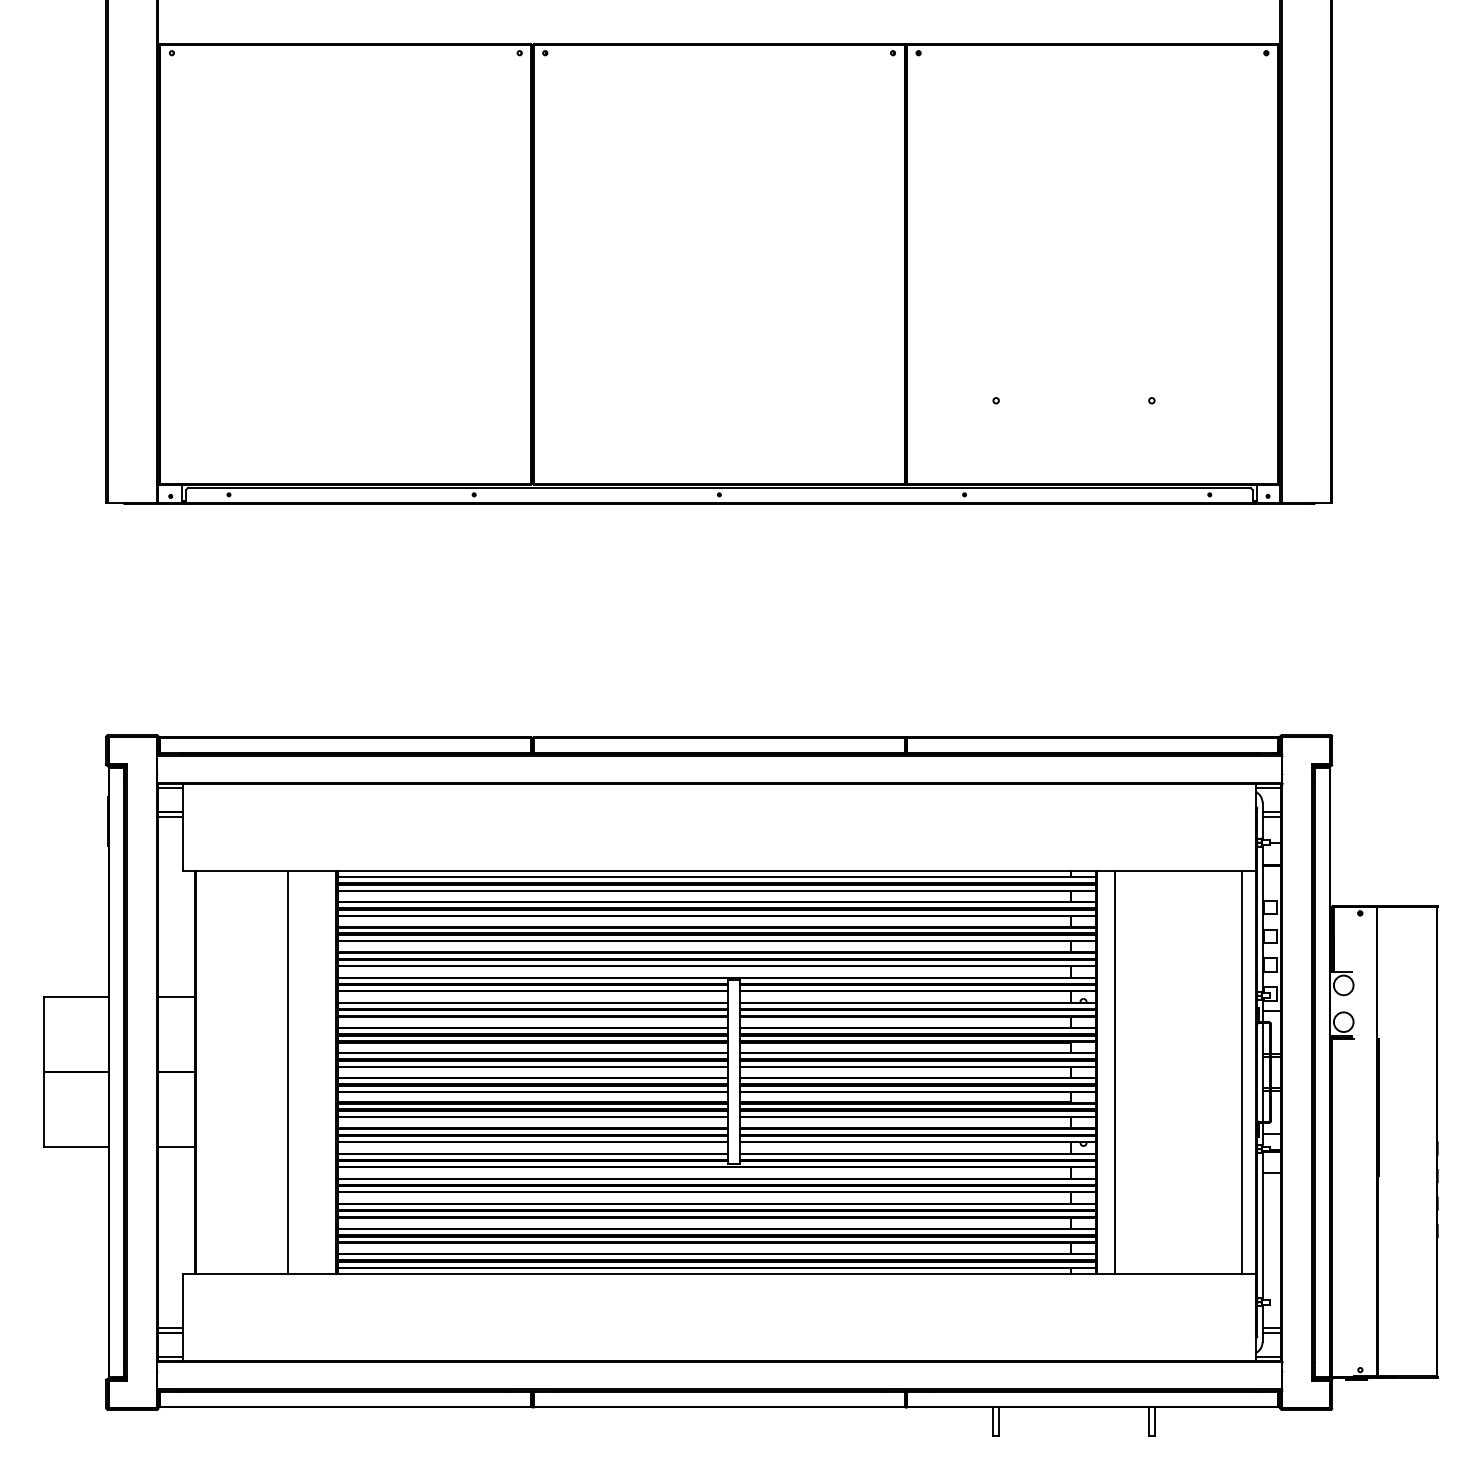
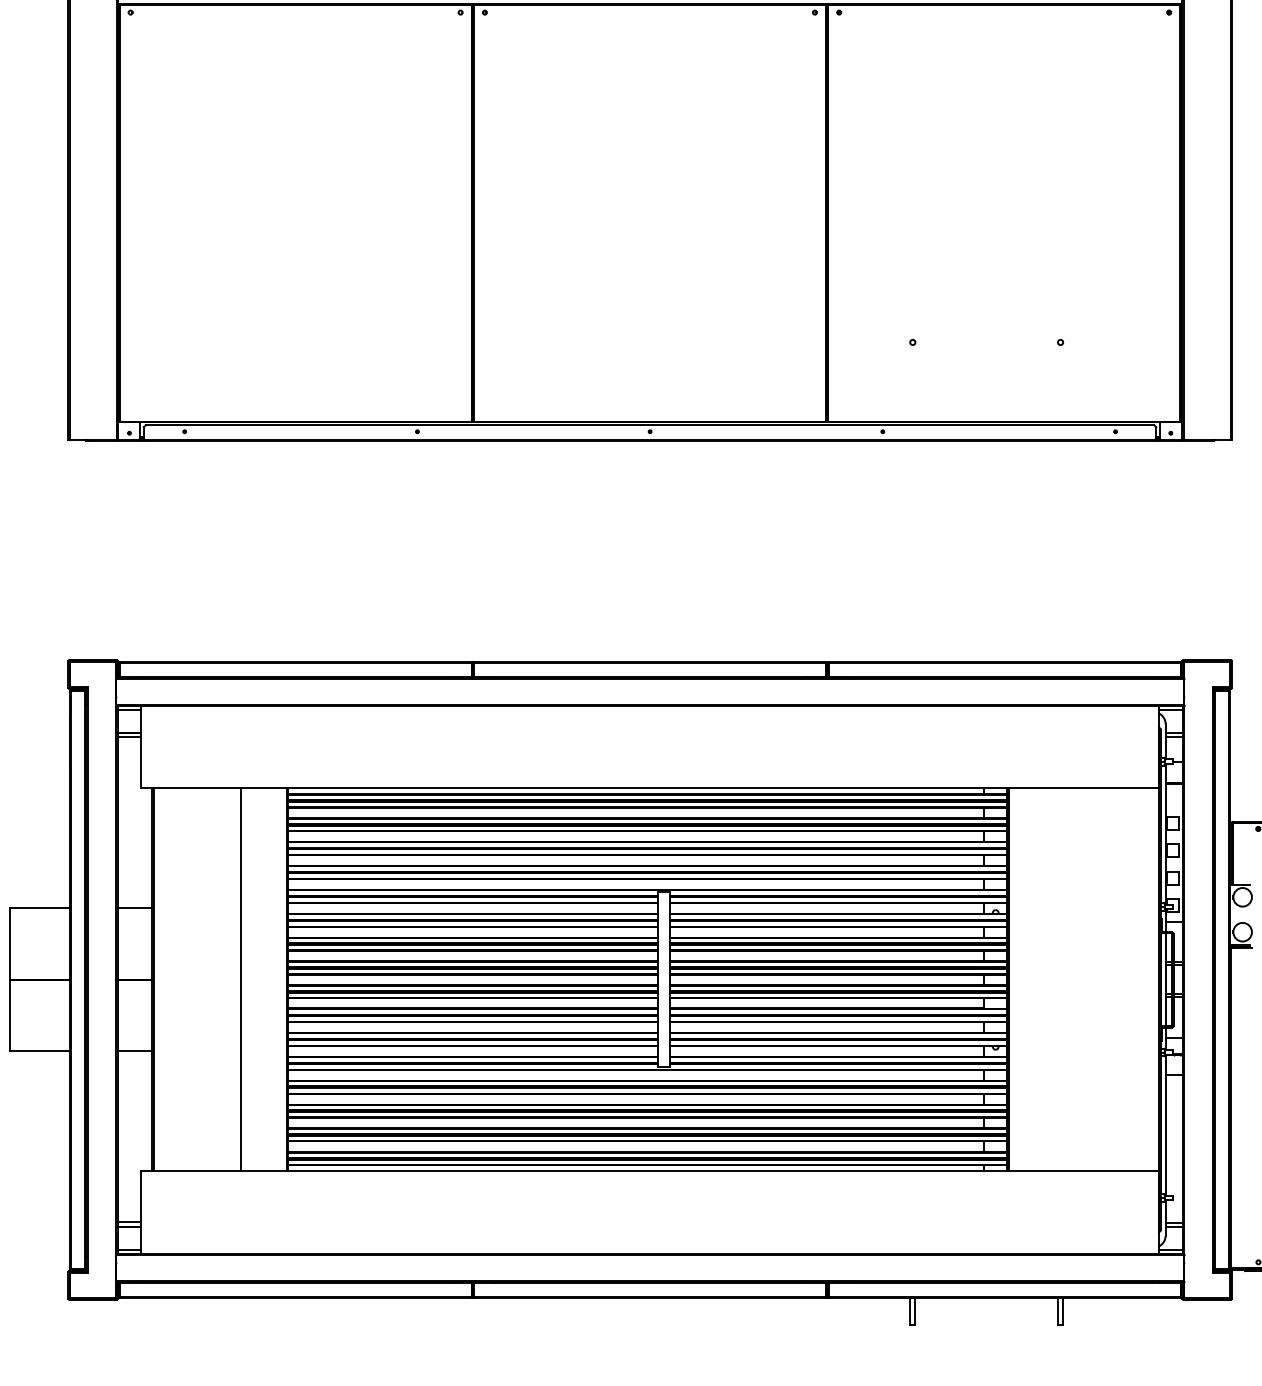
line: (1115, 1072) -> (1026, 979), removed
line: (1241, 1072) -> (1145, 979), removed

